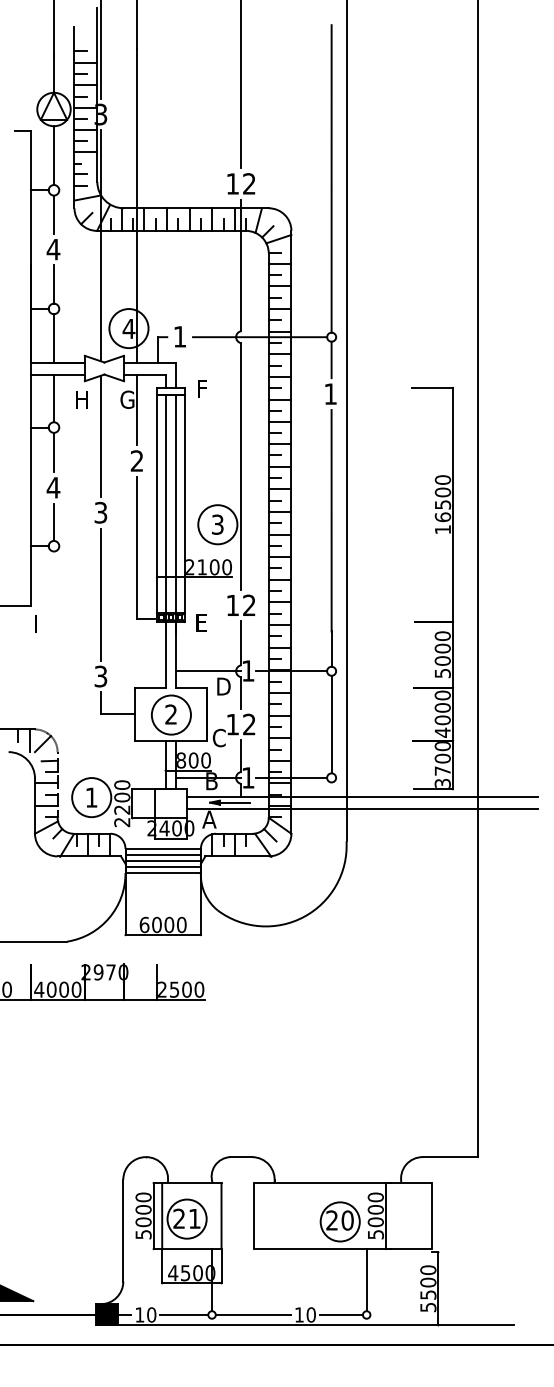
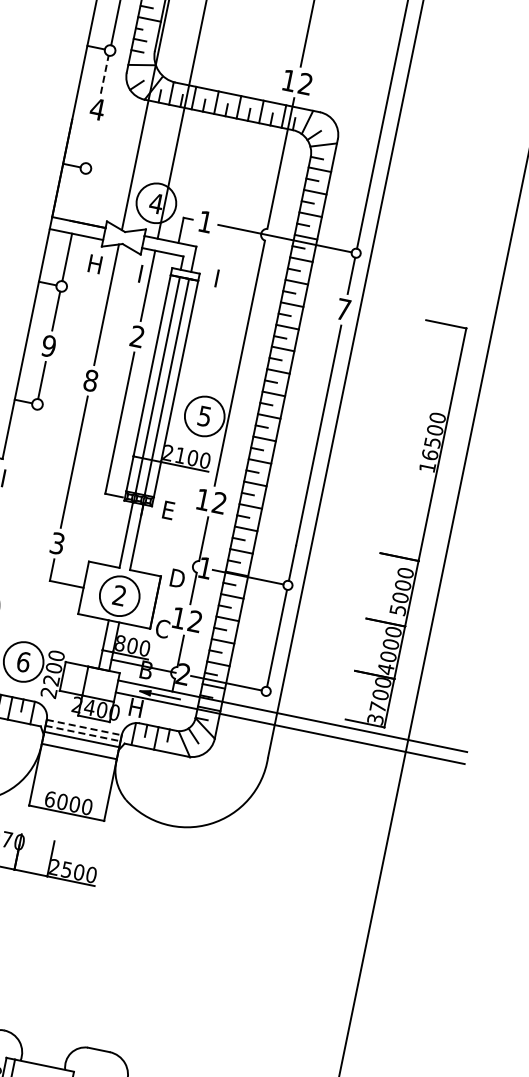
line: (53, 214) -> (104, 74), solid -> dashed
line: (53, 284) -> (90, 144), removed
line: (53, 338) -> (79, 197), removed
text: (202, 388) -> (217, 277), F -> I
text: (330, 393) -> (343, 308), 1 -> 7
text: (127, 399) -> (140, 273), G -> I
text: (53, 487) -> (48, 345), 4 -> 9
text: (100, 512) -> (90, 380), 3 -> 8
text: (217, 524) -> (204, 416), 3 -> 5
line: (208, 671) -> (165, 560), removed
text: (248, 777) -> (183, 674), 1 -> 2
text: (91, 797) -> (23, 661), 1 -> 6
text: (209, 819) -> (136, 707), A -> H
line: (163, 848) -> (84, 727), solid -> dashed
line: (163, 854) -> (83, 733), solid -> dashed
line: (162, 866) -> (79, 744), removed

